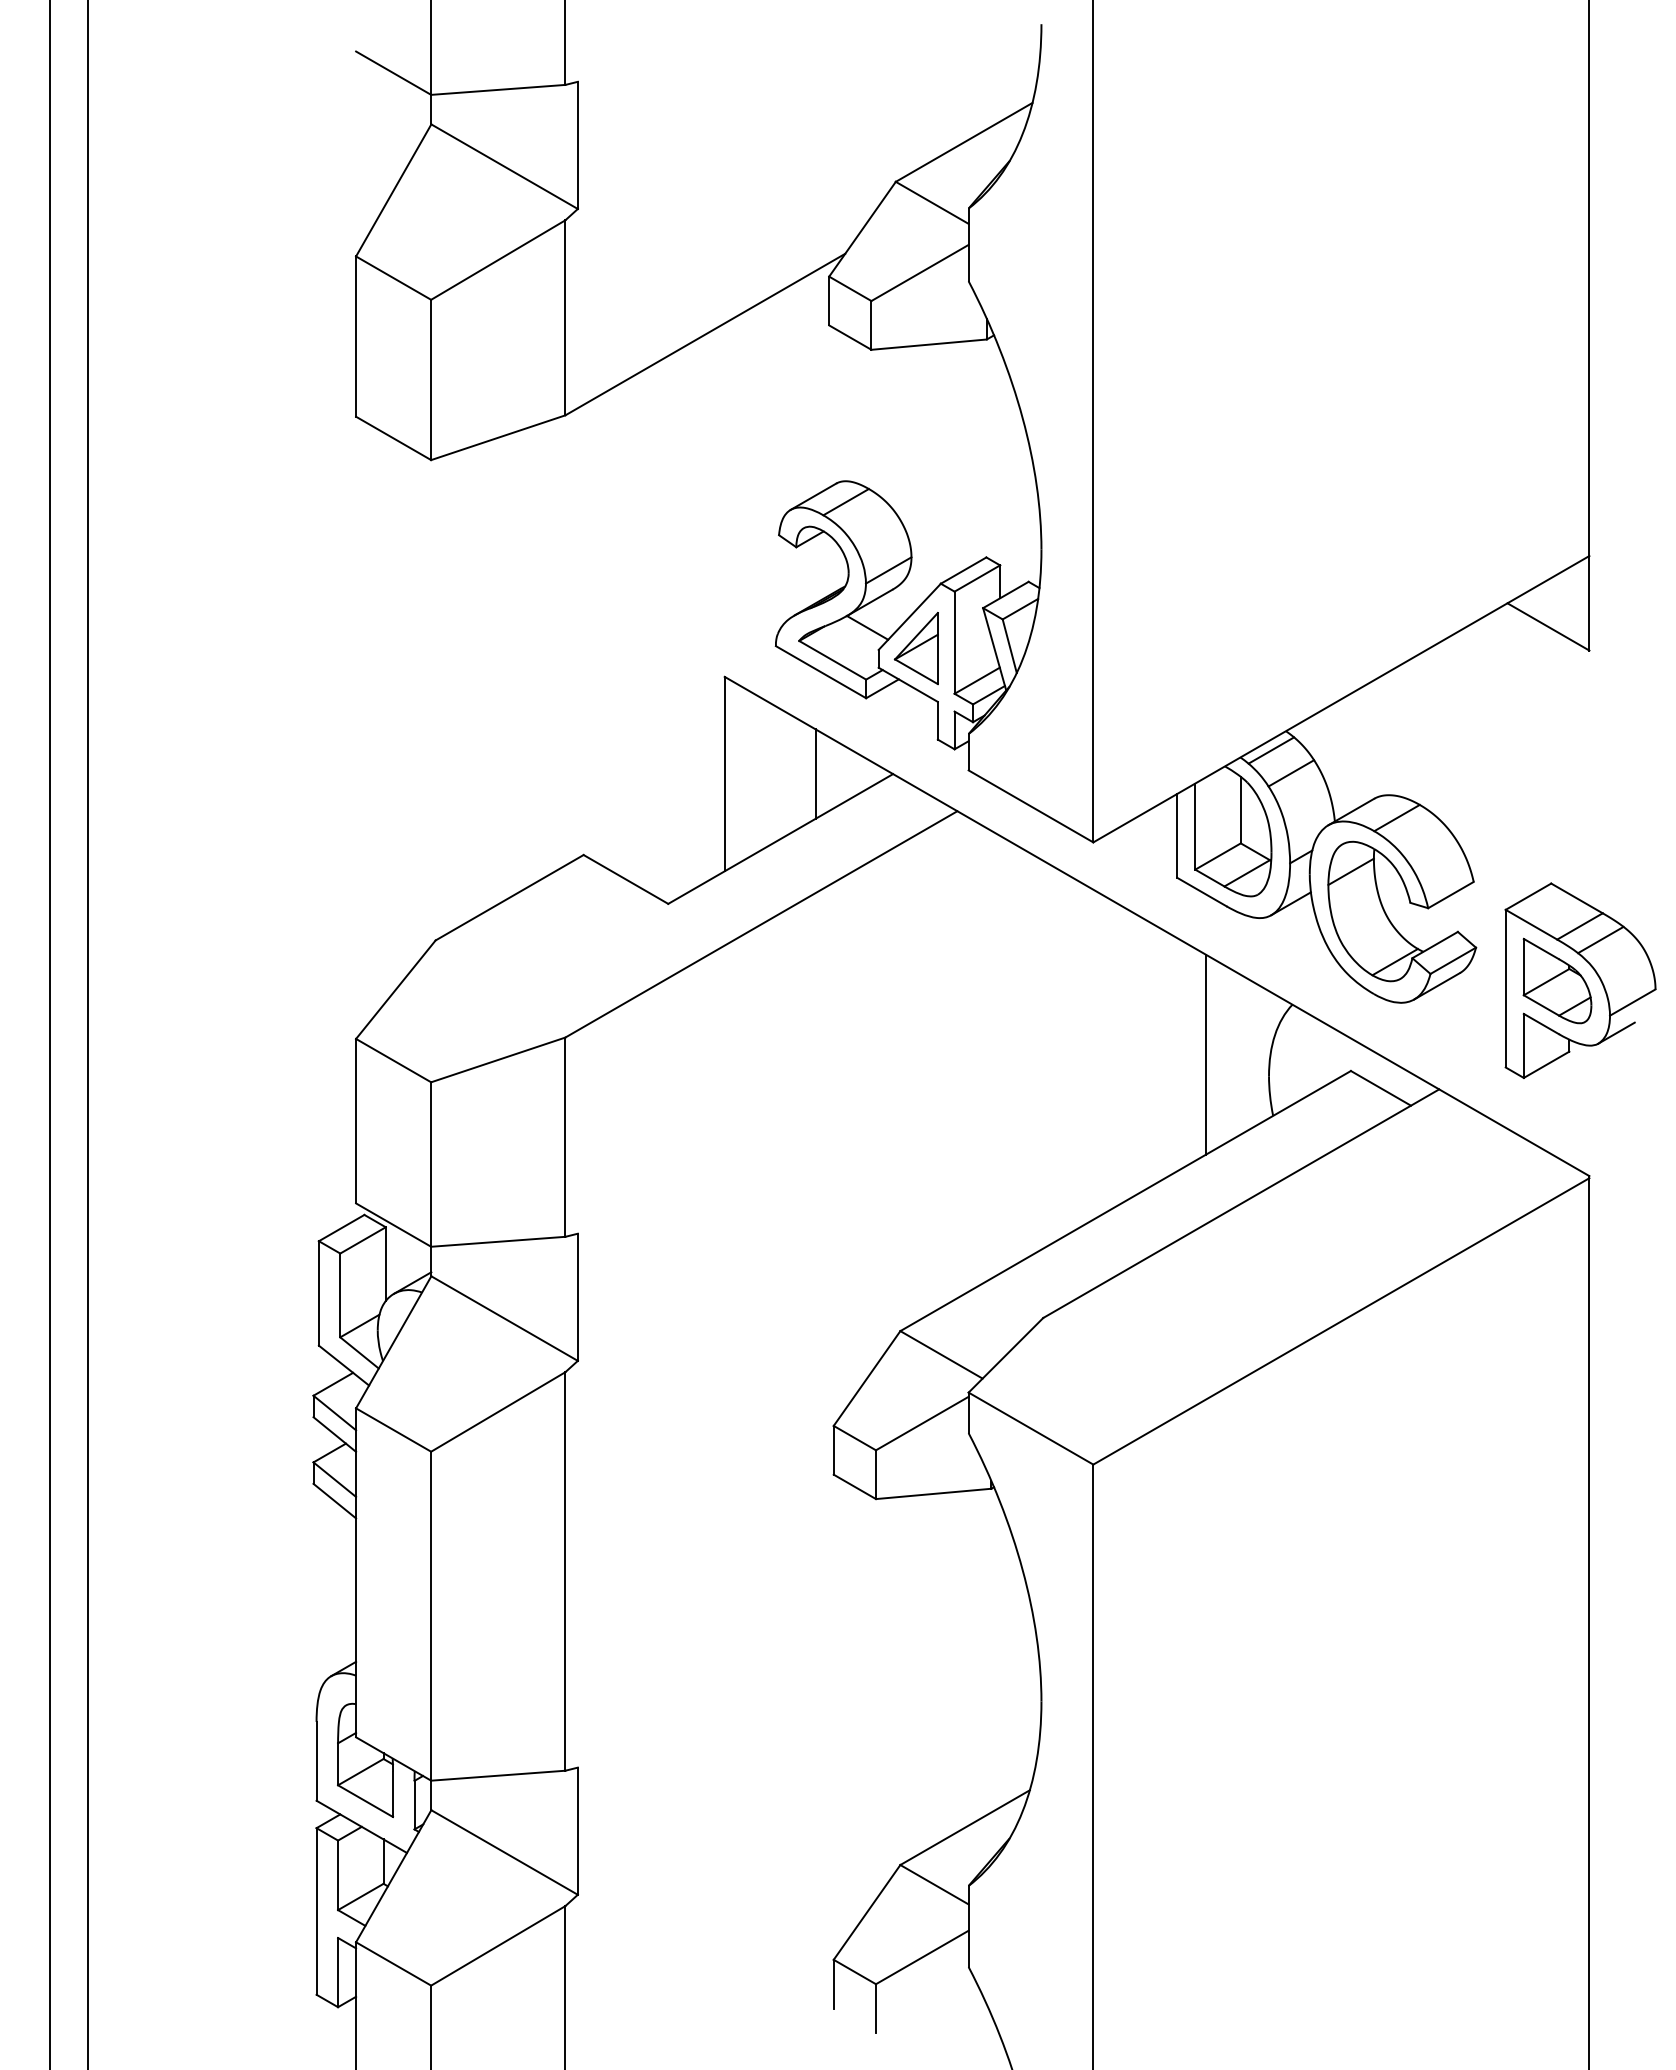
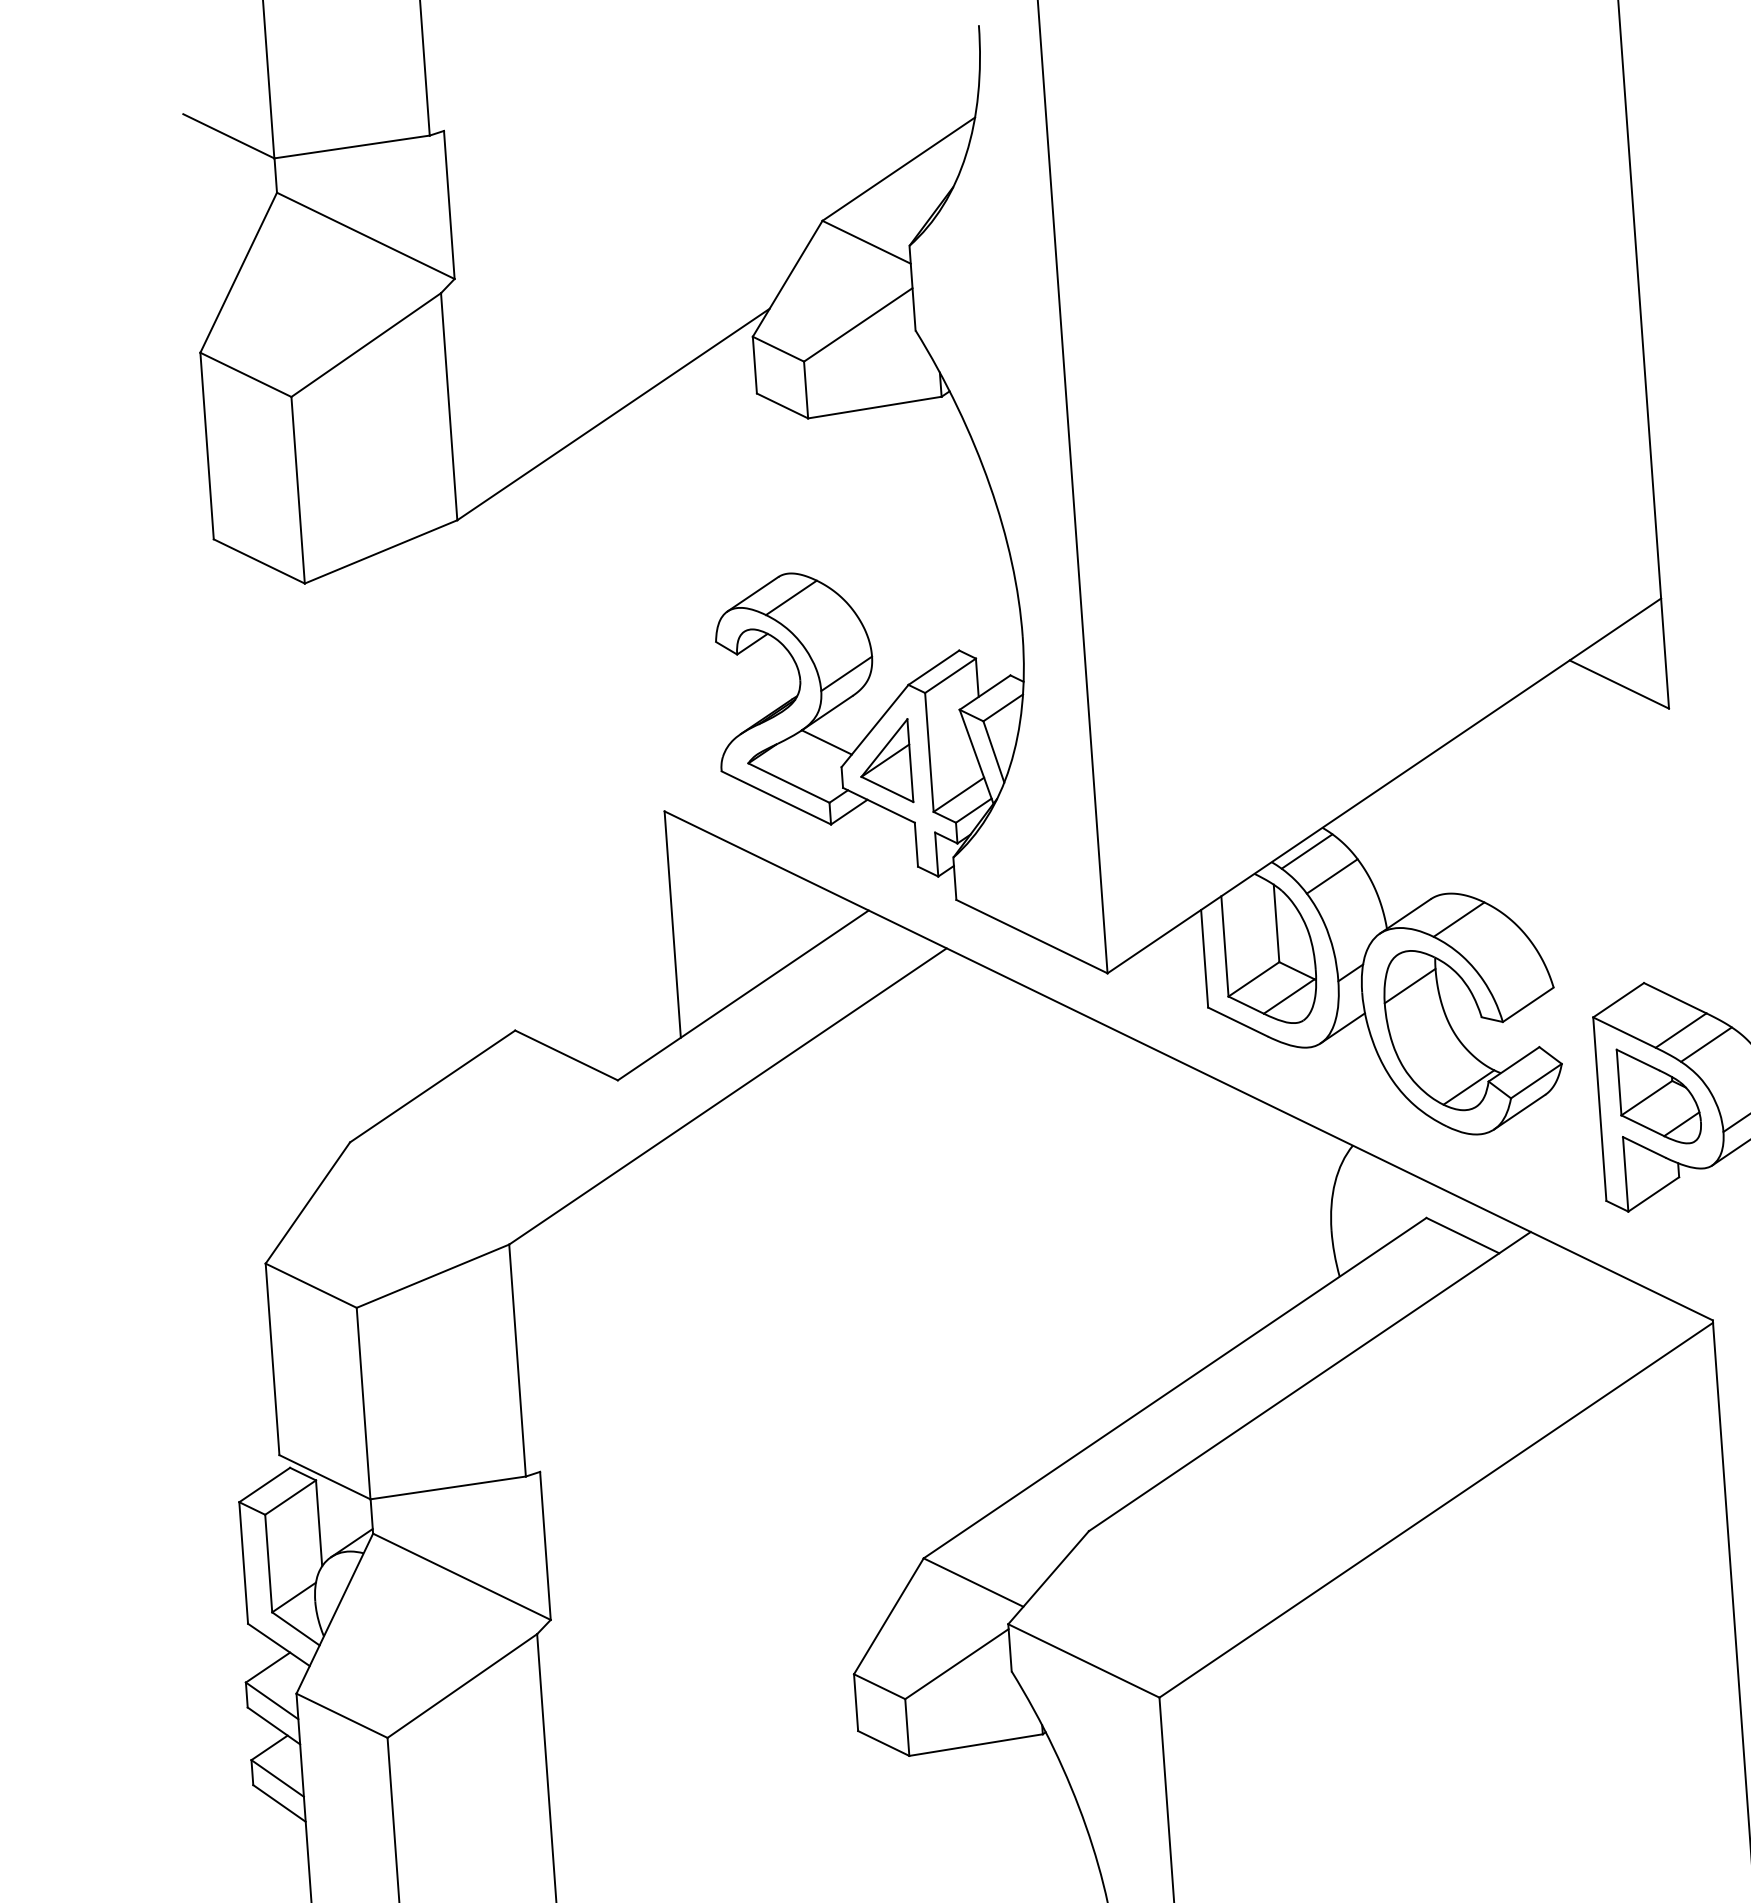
line: (815, 773) -> (778, 916), removed
line: (1205, 1054) -> (1255, 1210), removed

